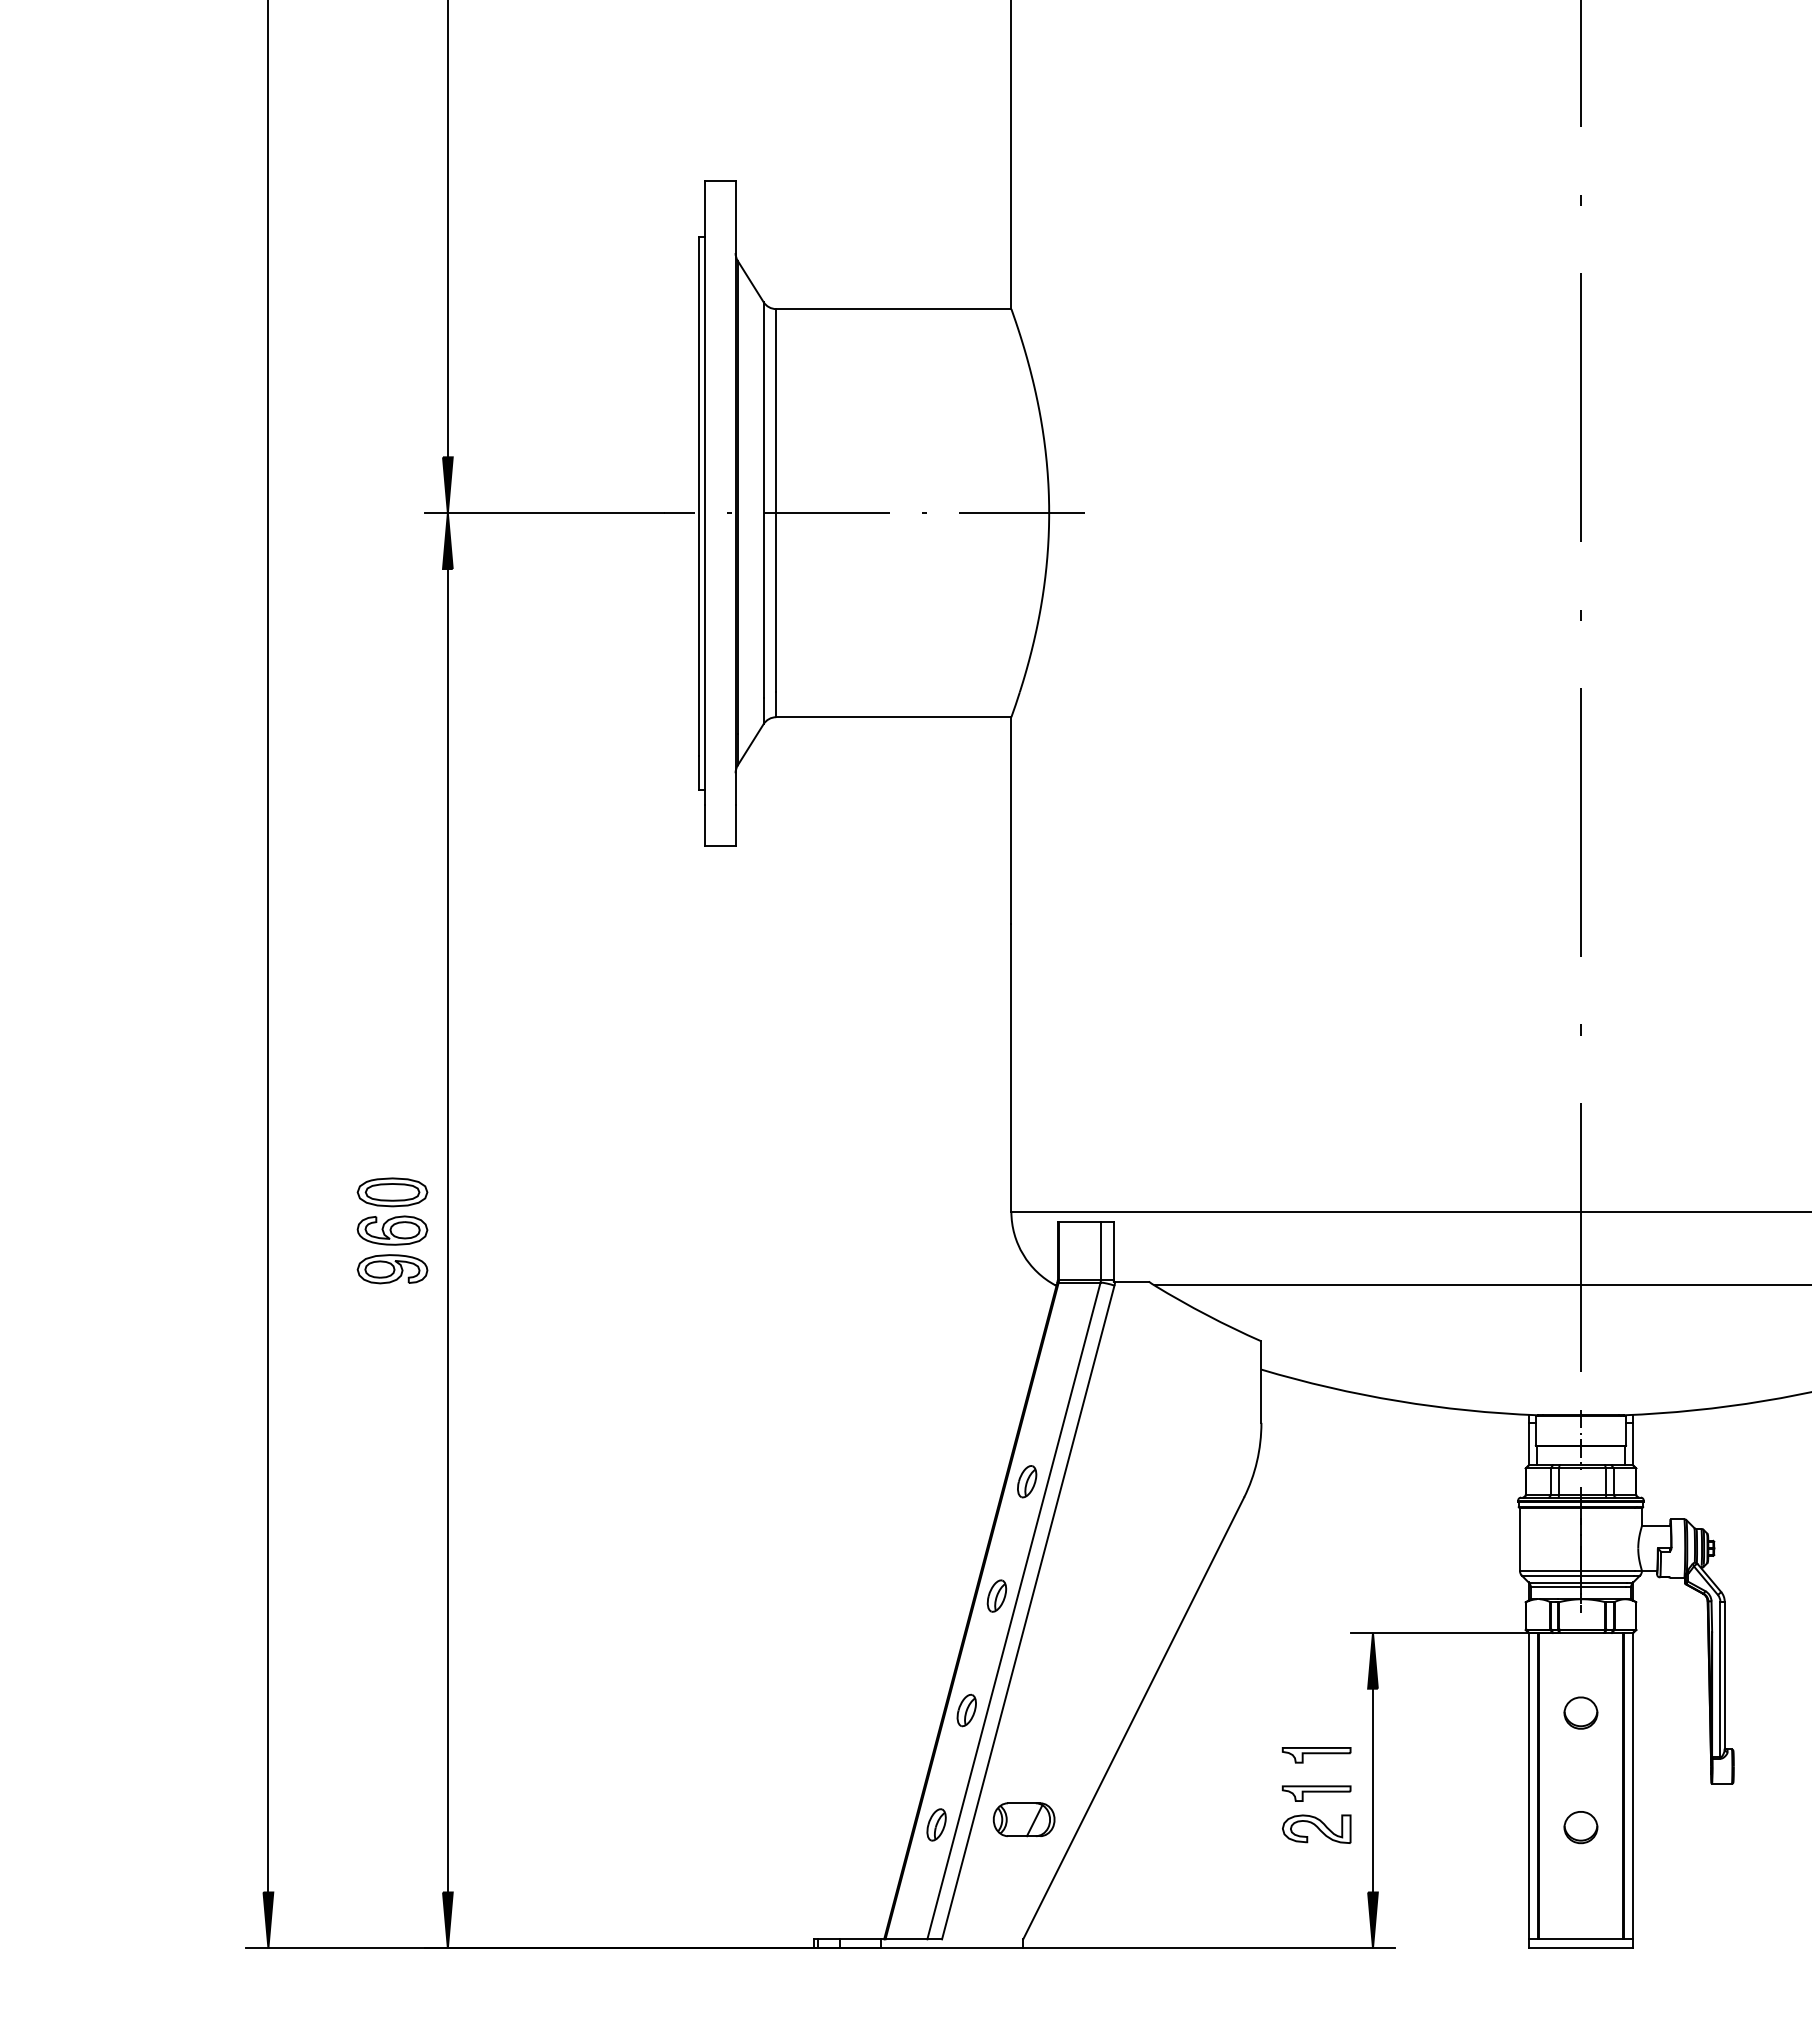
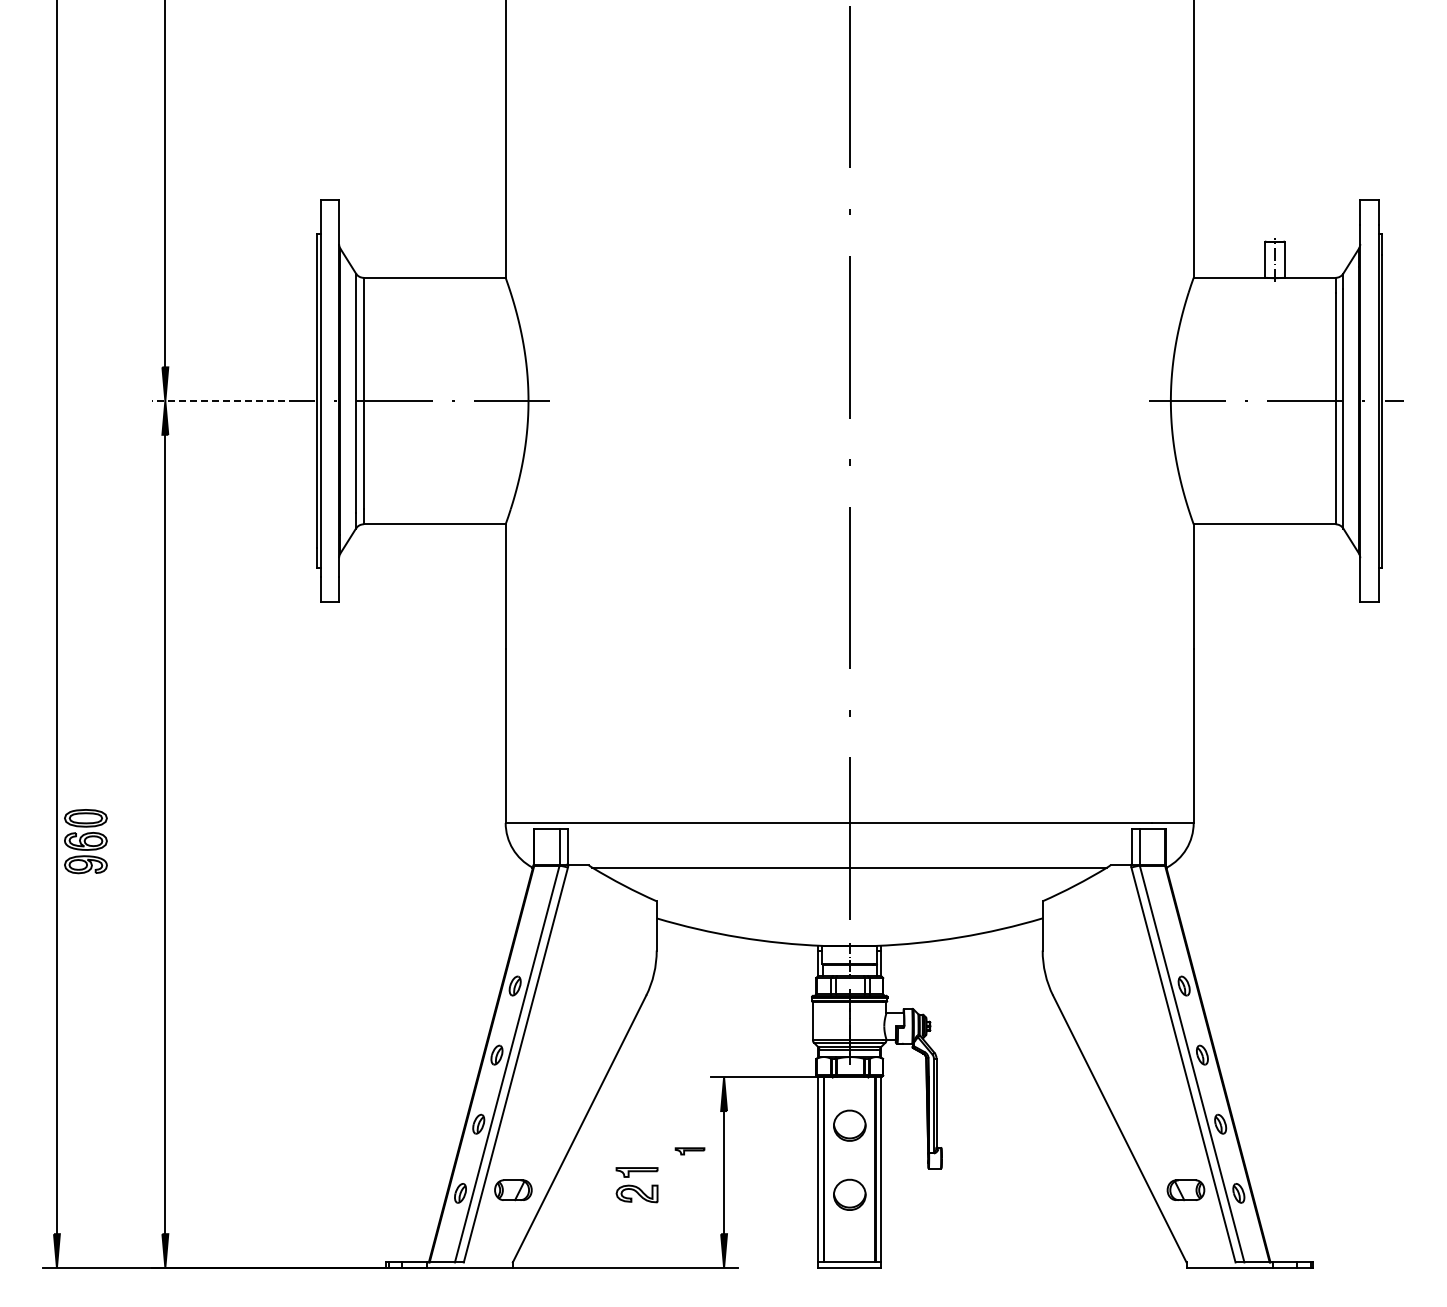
line: (544, 513) -> (223, 401), solid -> dashed
part: (391, 1230) -> (85, 841), moved
part: (1580, 1712) -> (849, 1125), size x1.6
part: (1315, 1755) -> (689, 1151), size x0.7
part: (1315, 1815) -> (636, 1185), moved
part: (1580, 1826) -> (849, 1194), size x1.6

